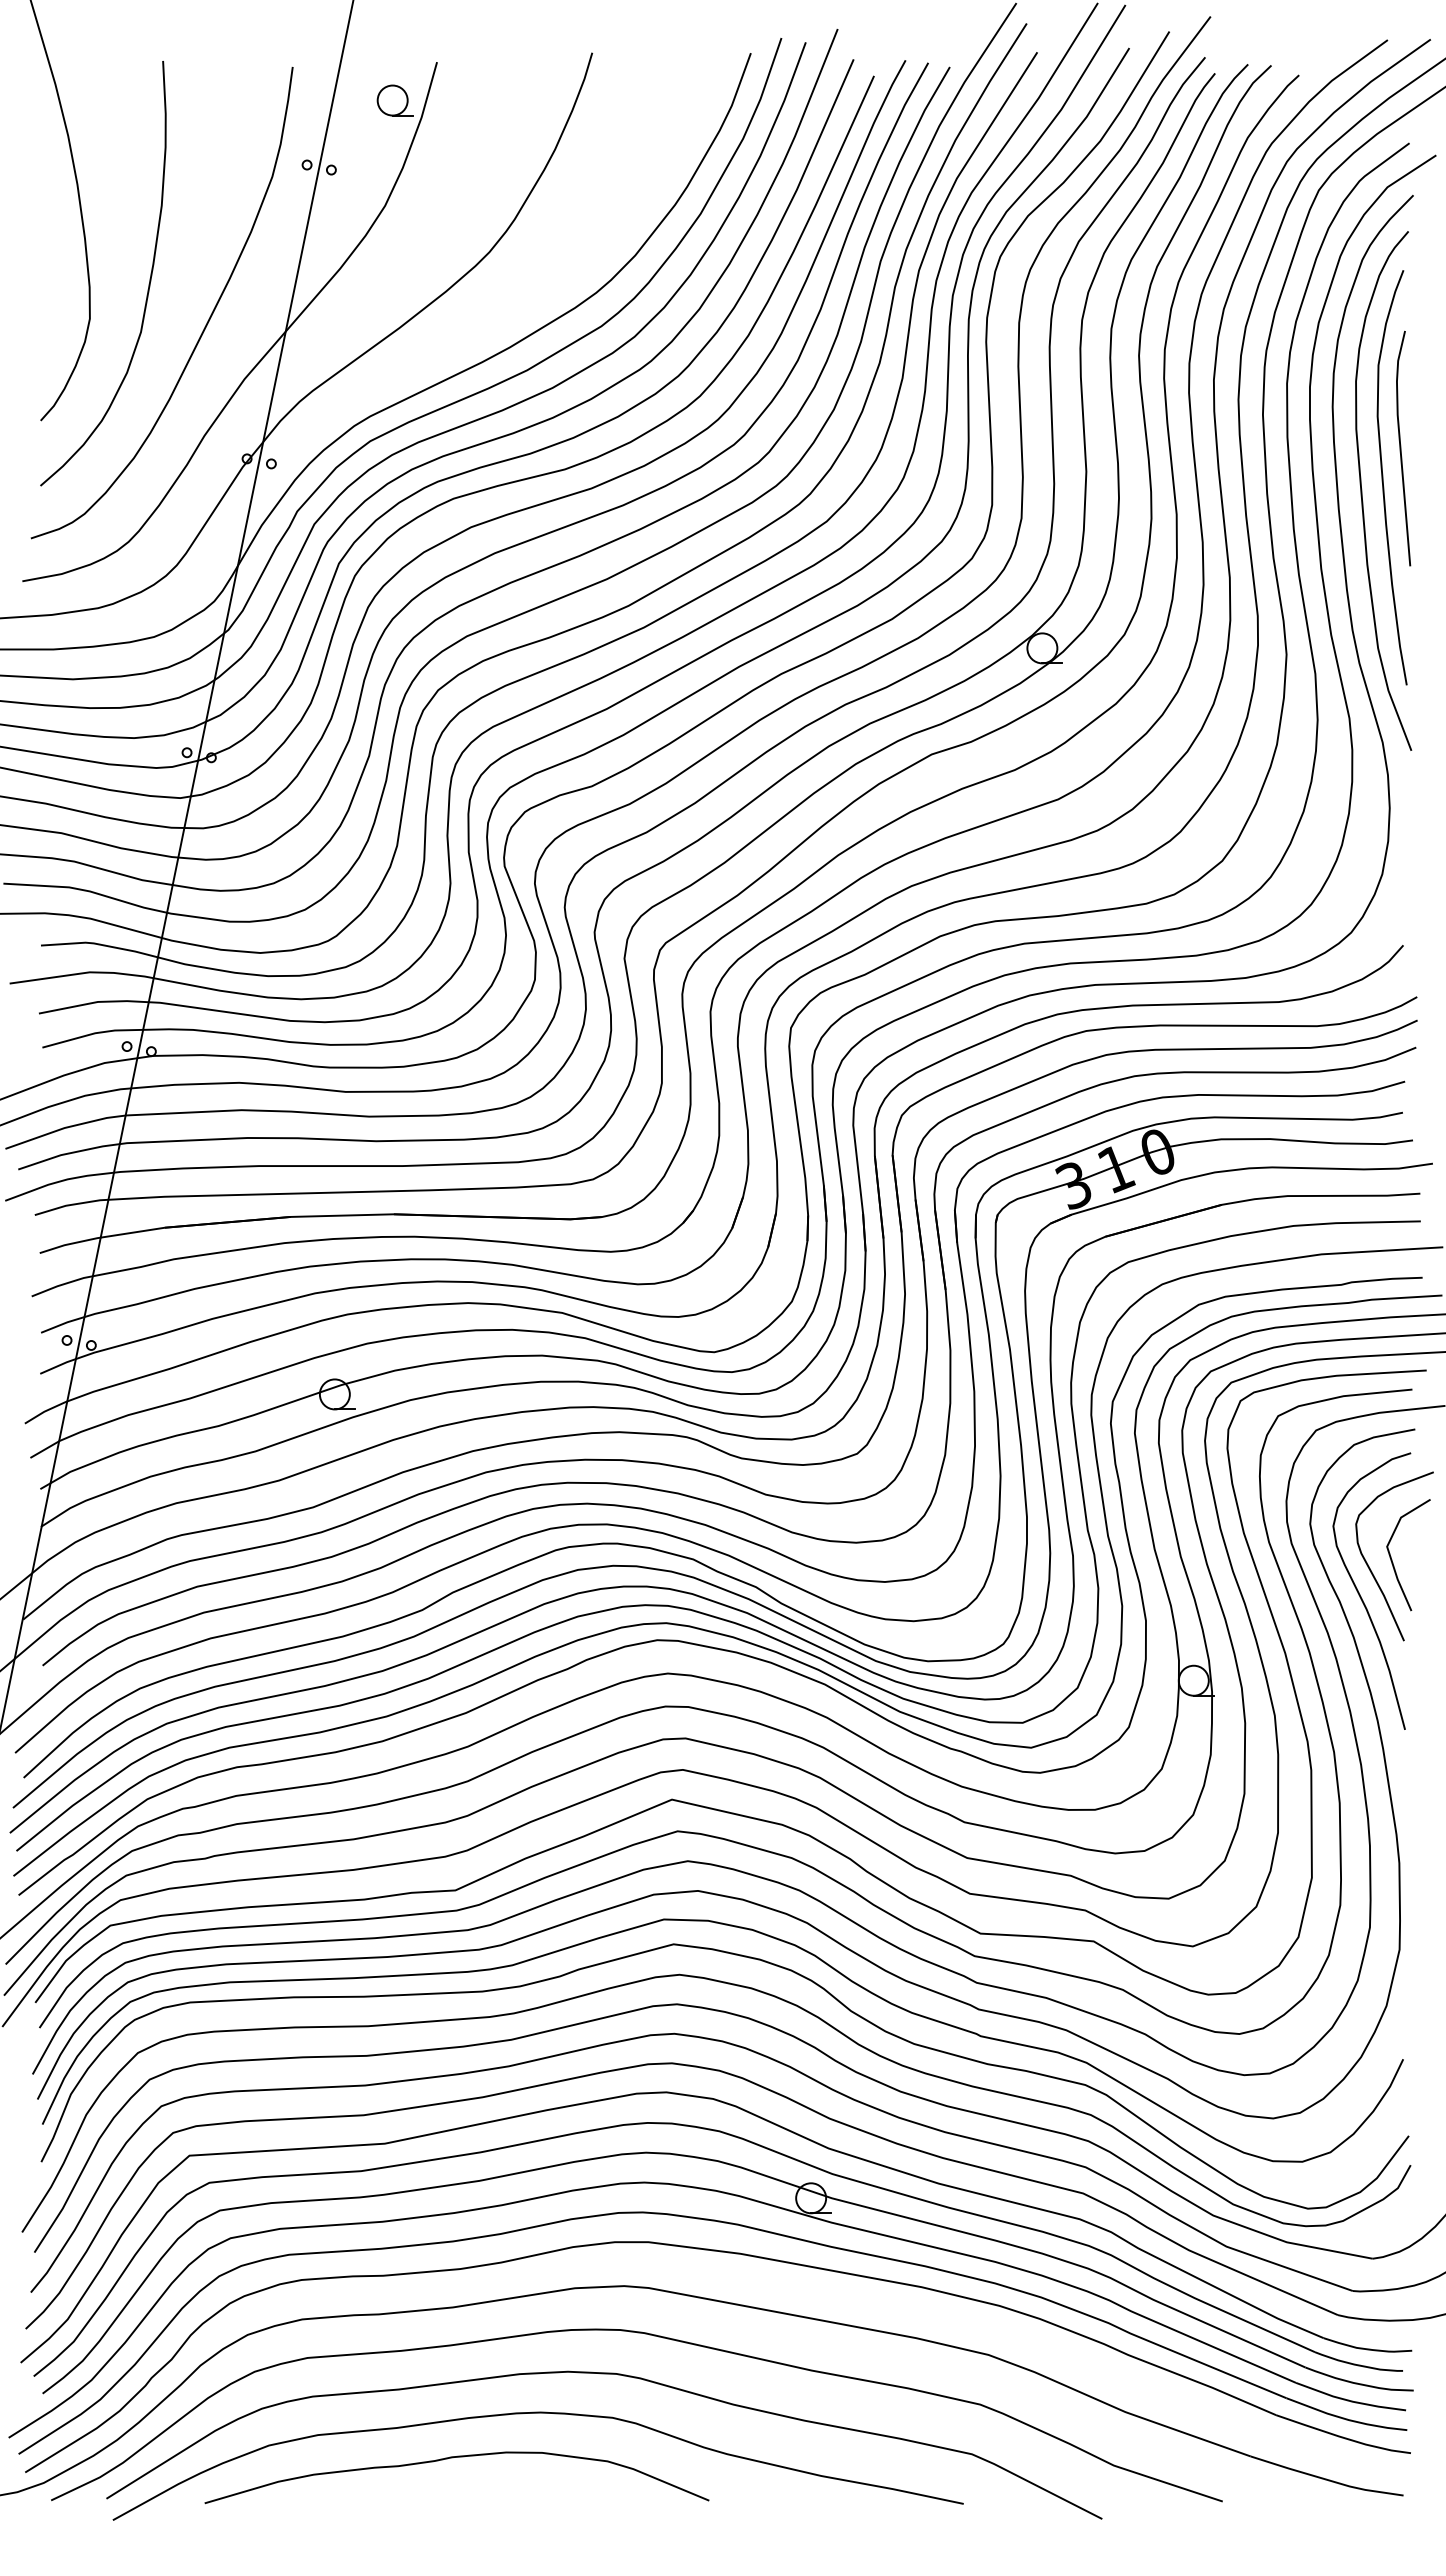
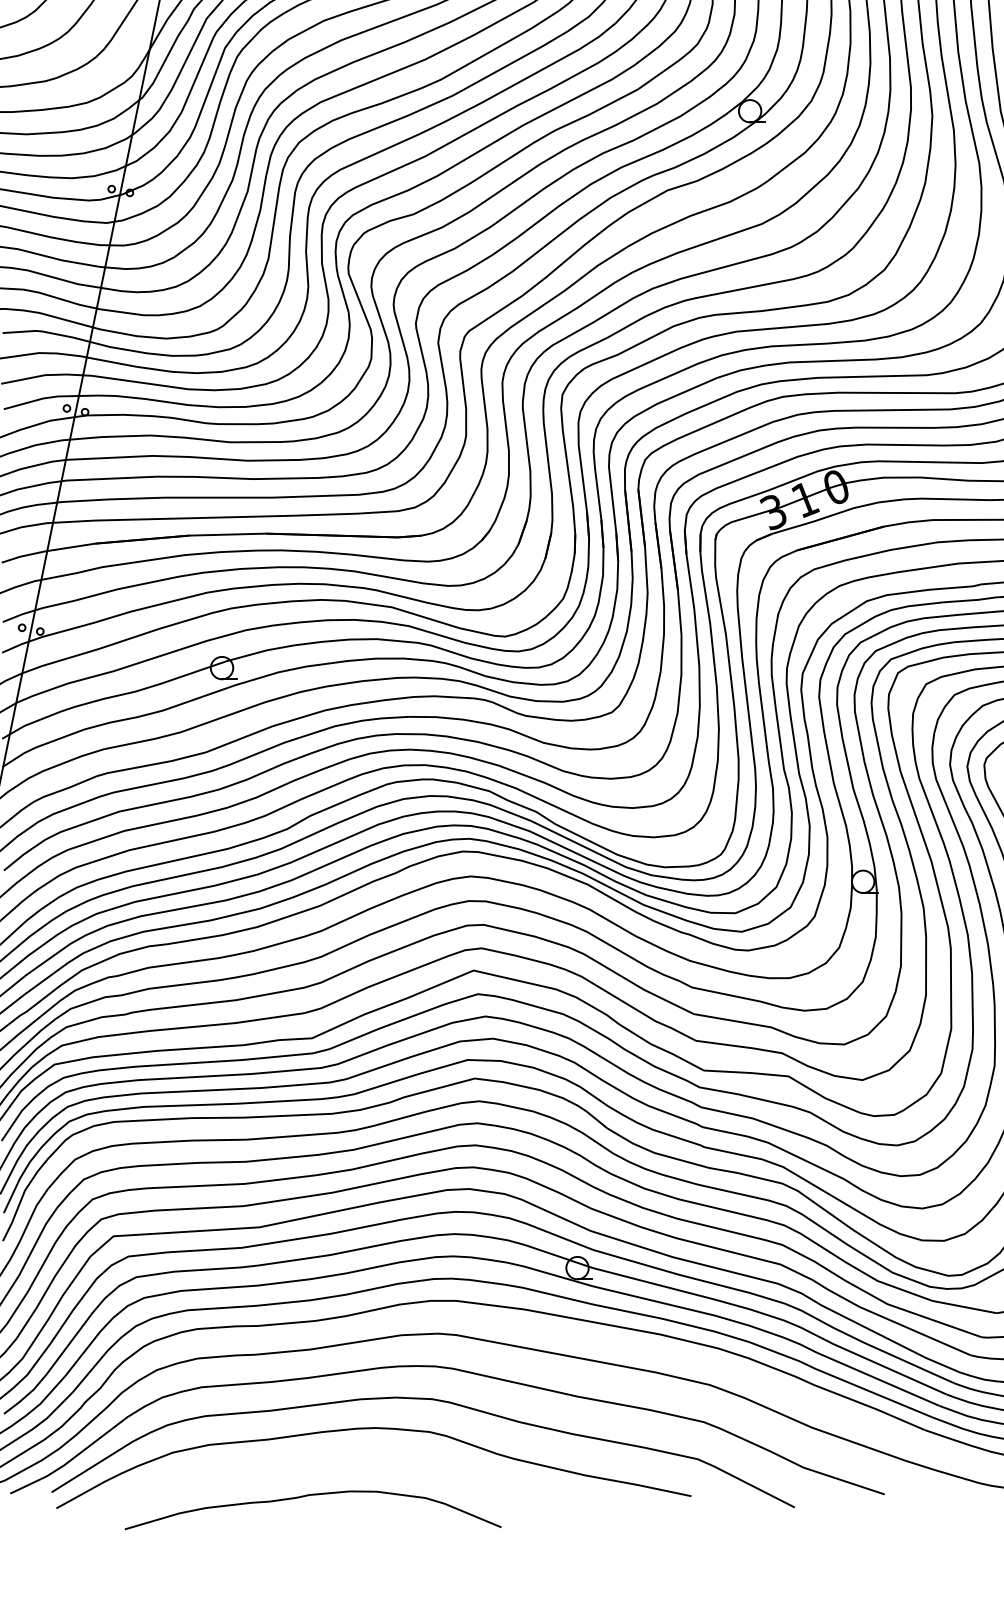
curve: (453, 2458) -> (310, 1495), moved

